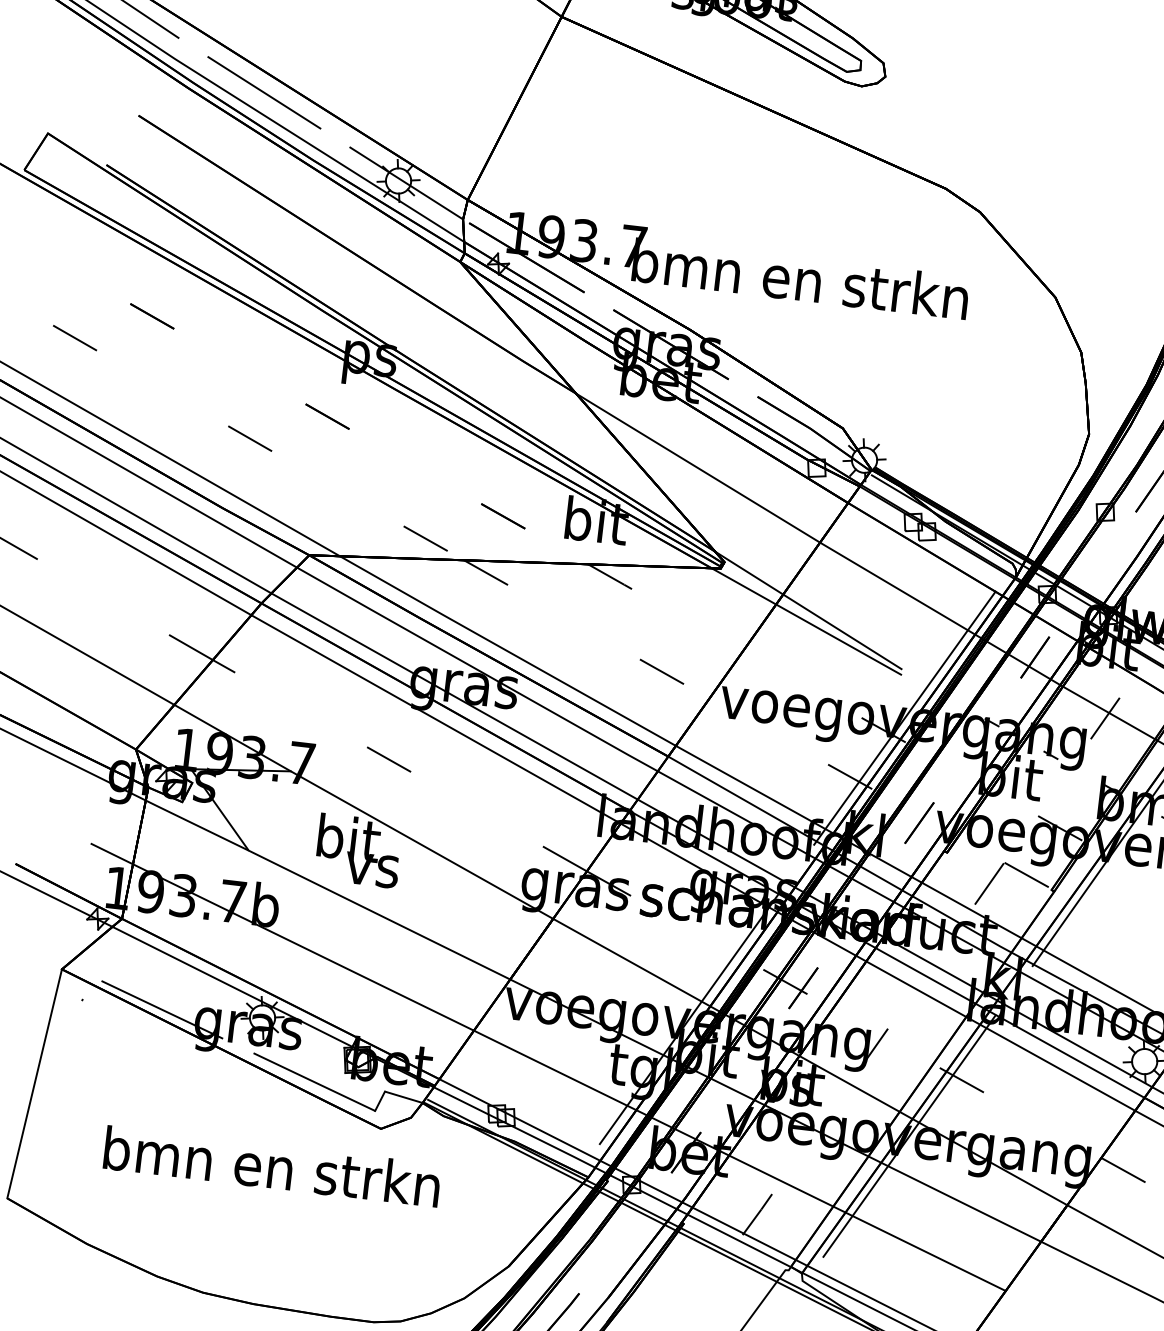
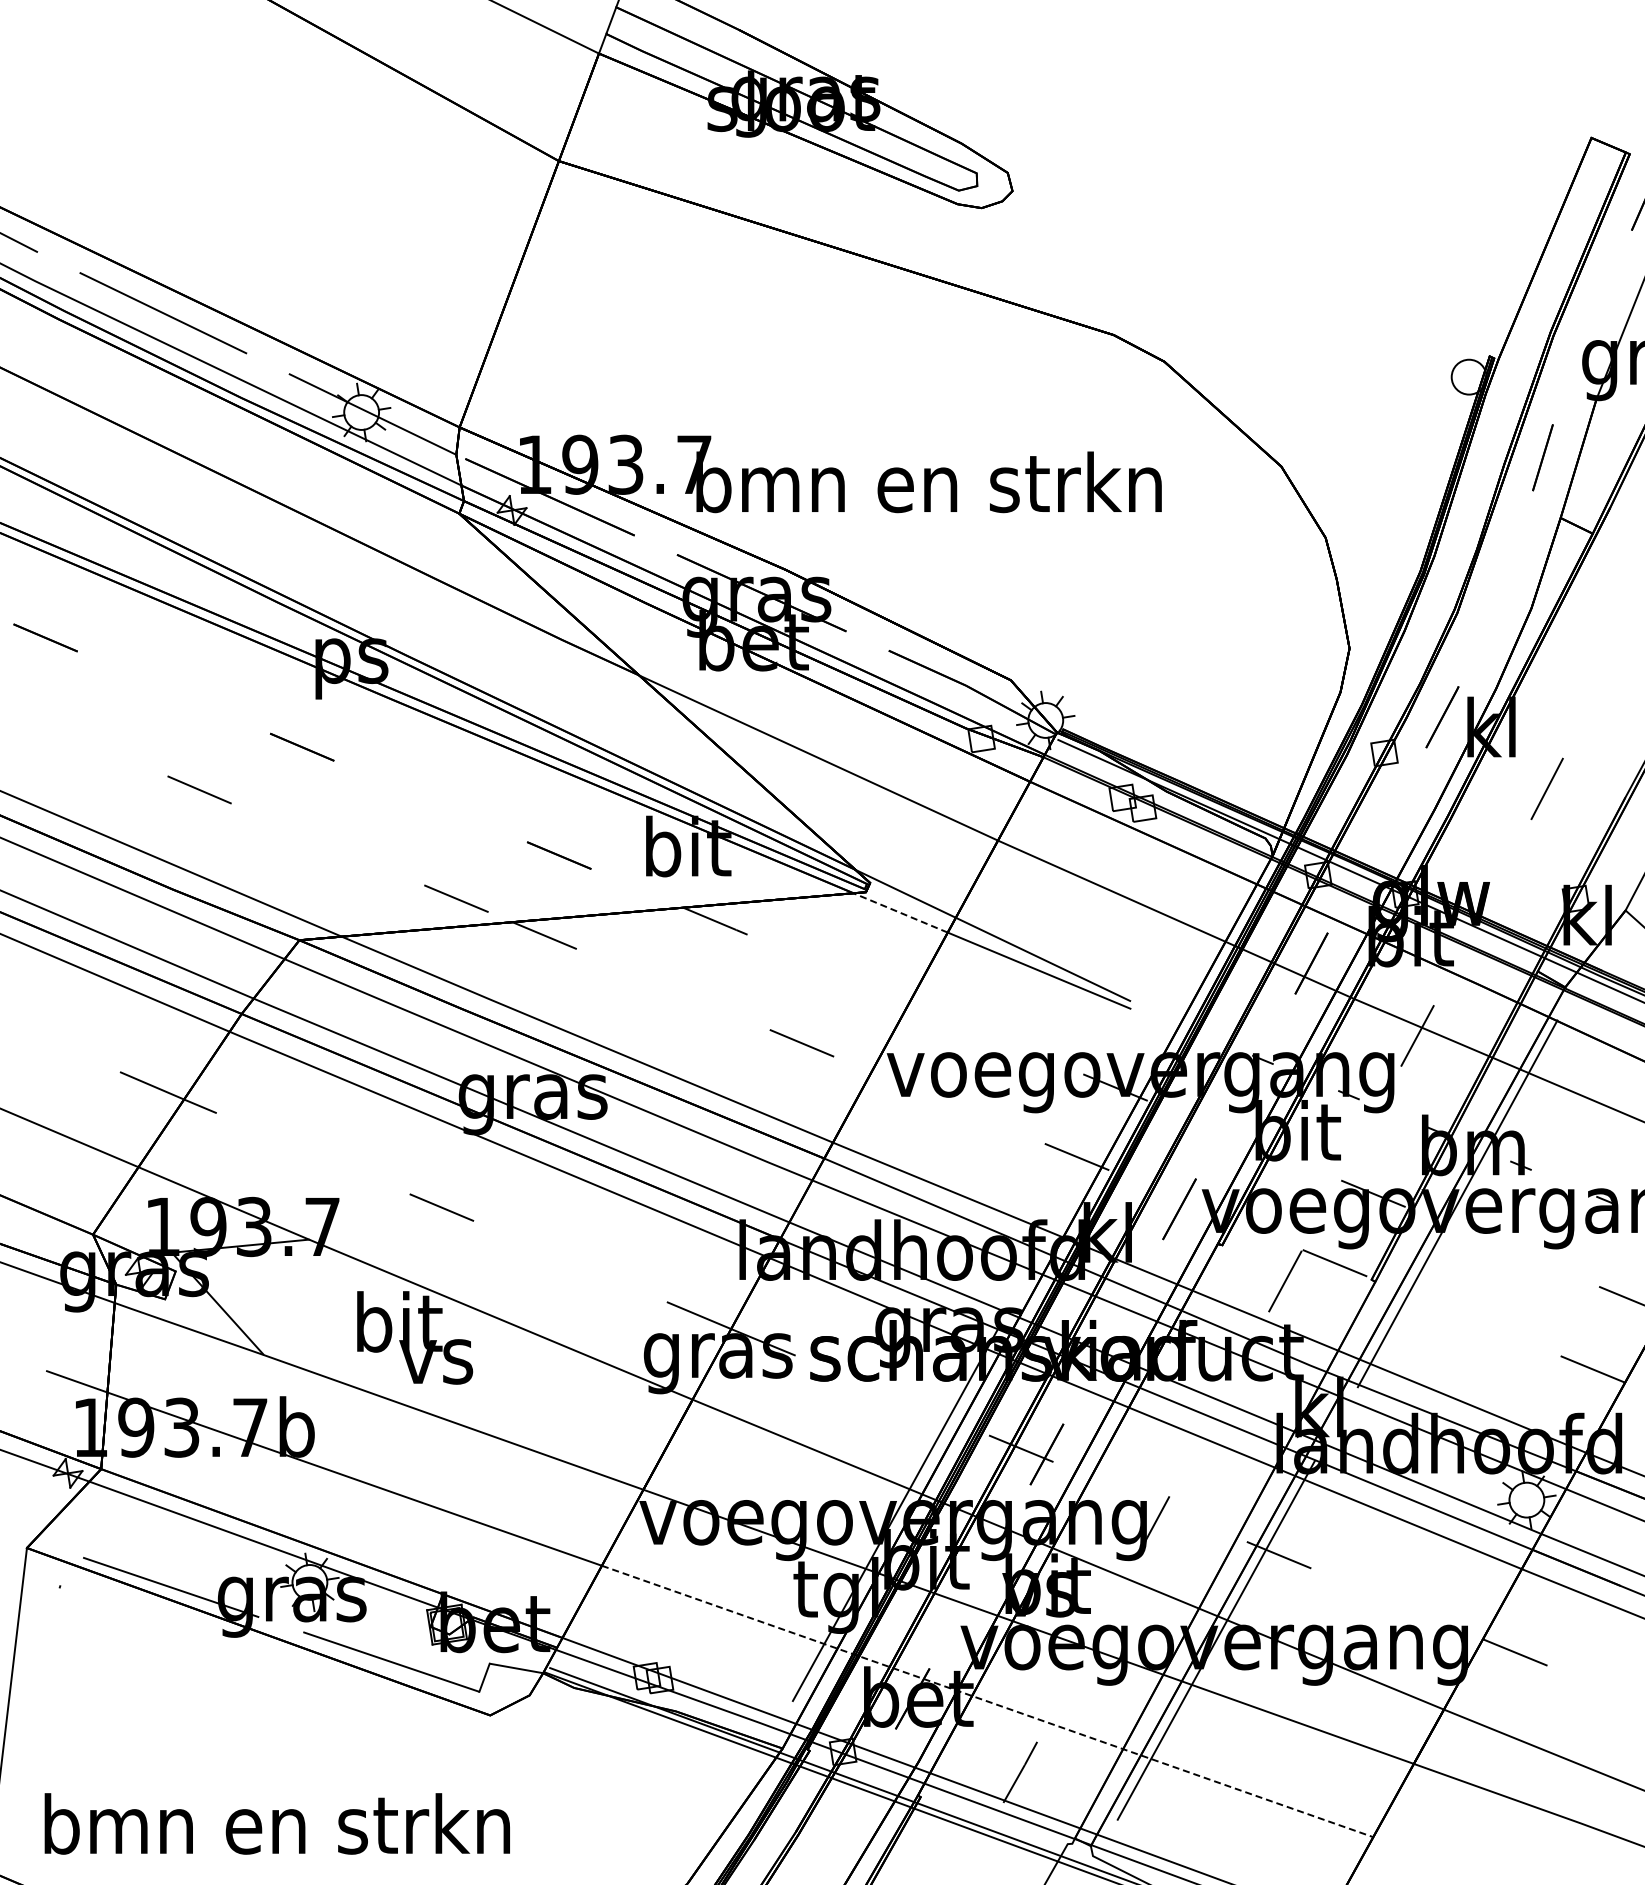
line: (743, 586) -> (900, 912), solid -> dashed
line: (904, 717) -> (1142, 1067), removed
line: (739, 1160) -> (987, 1701), solid -> dashed
text: (271, 1166) -> (276, 1823), moved

